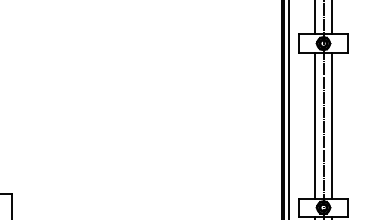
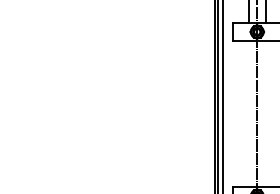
line: (314, 125) -> (248, 113), removed
line: (332, 125) -> (266, 113), removed

